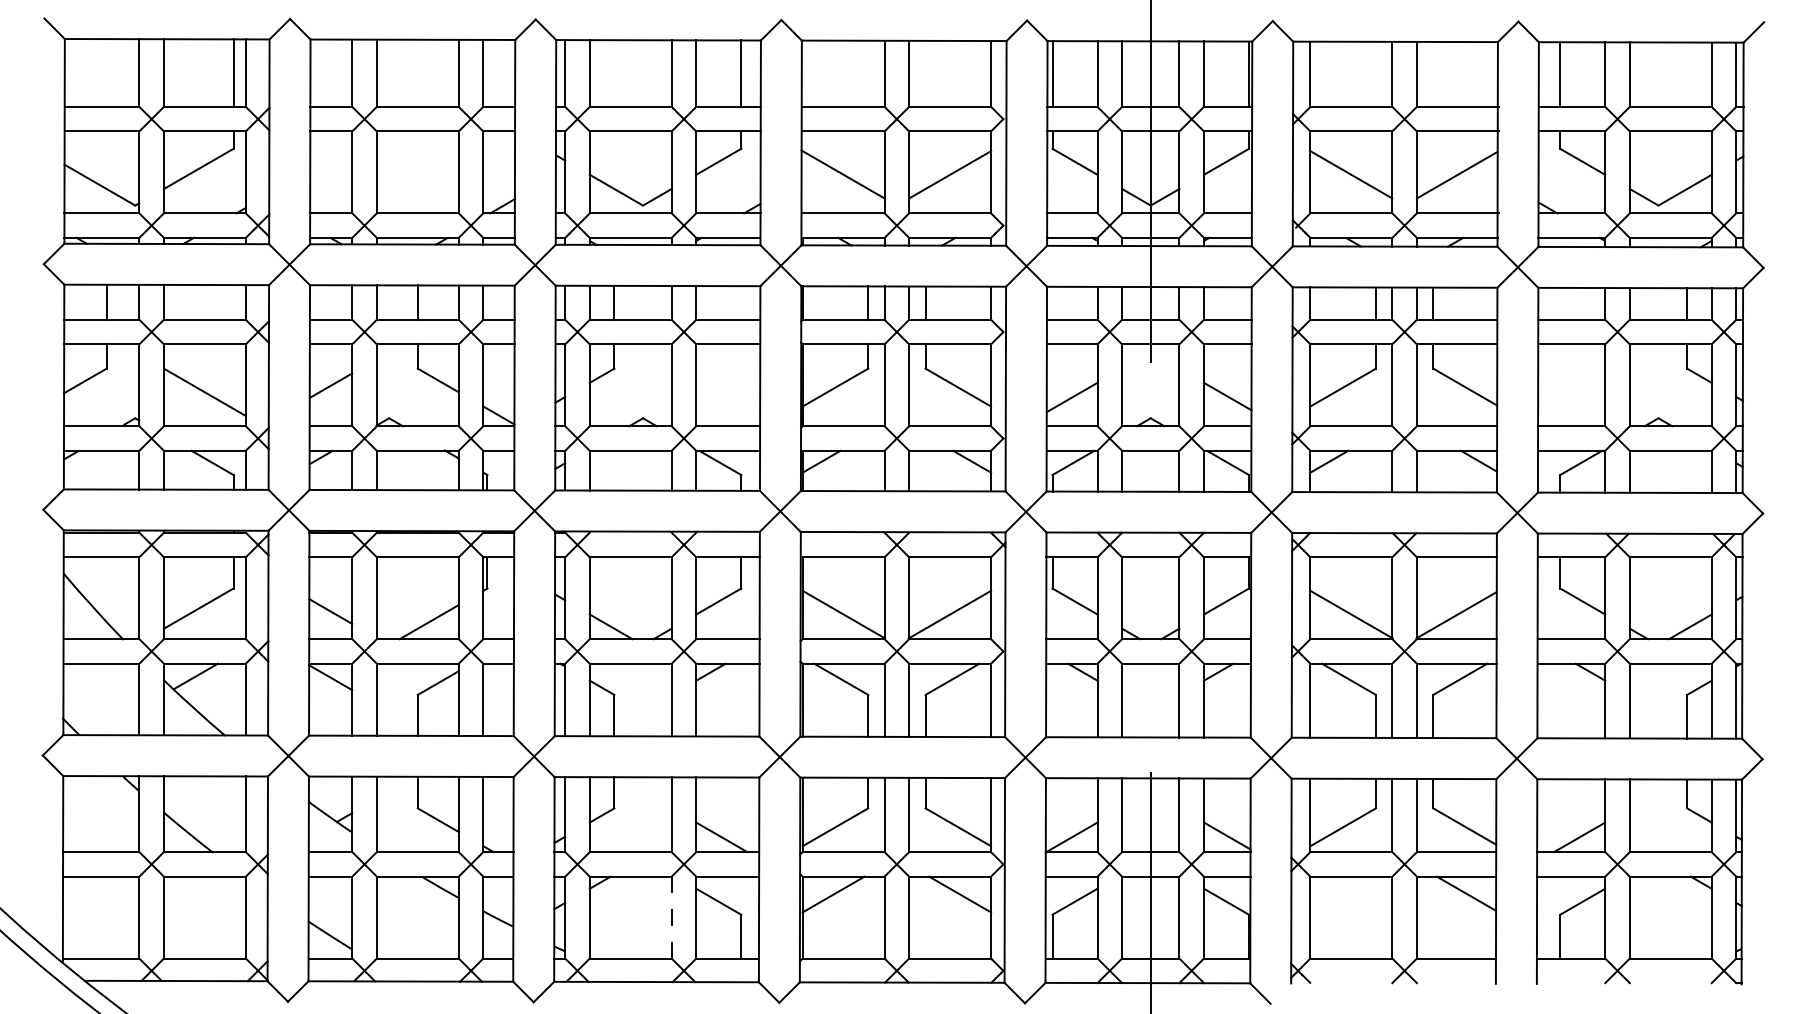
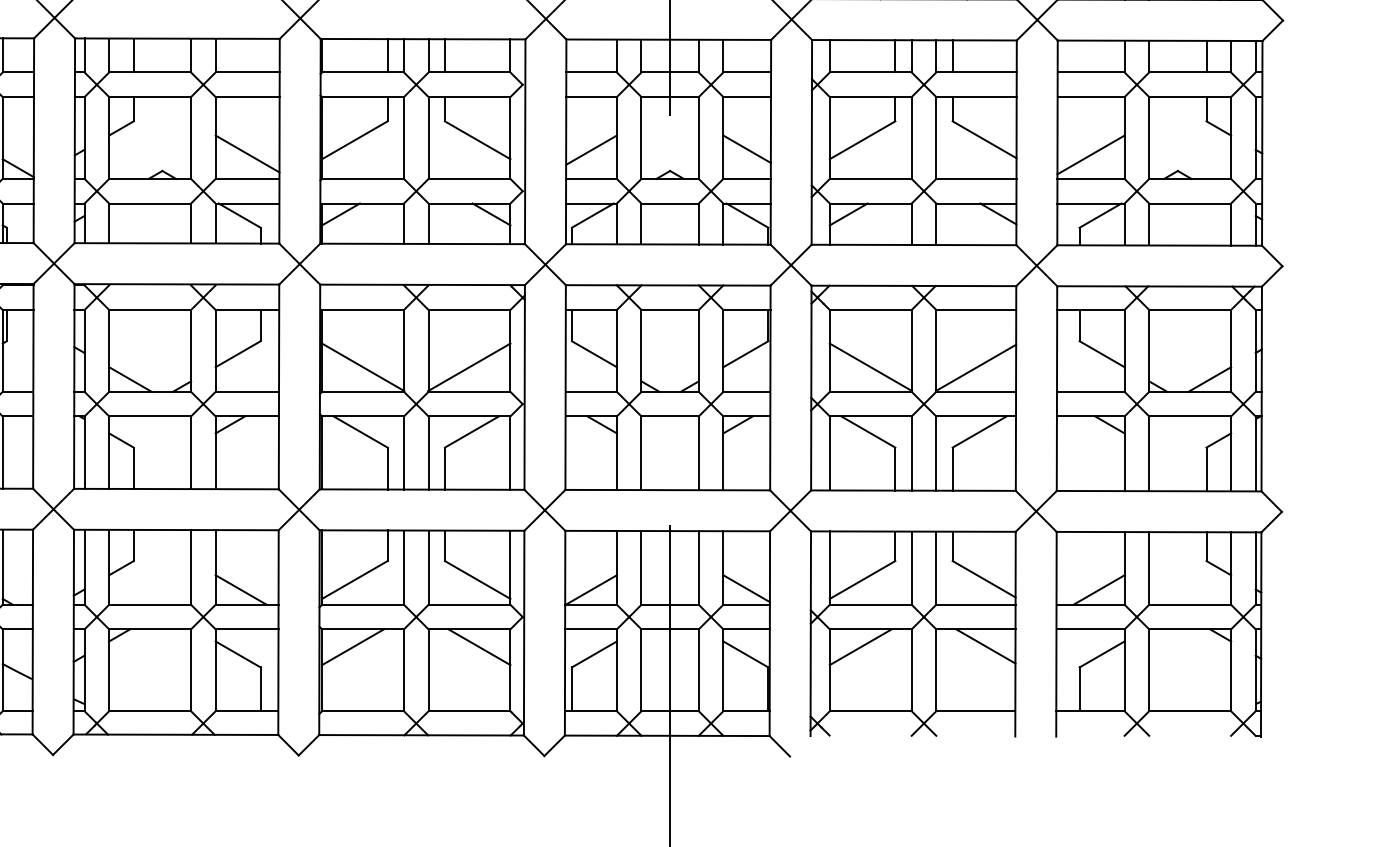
line: (728, 400) -> (247, 153), added
line: (1571, 401) -> (1090, 154), added
line: (1341, 894) -> (860, 647), added
line: (671, 917) -> (190, 670), dashed -> solid

